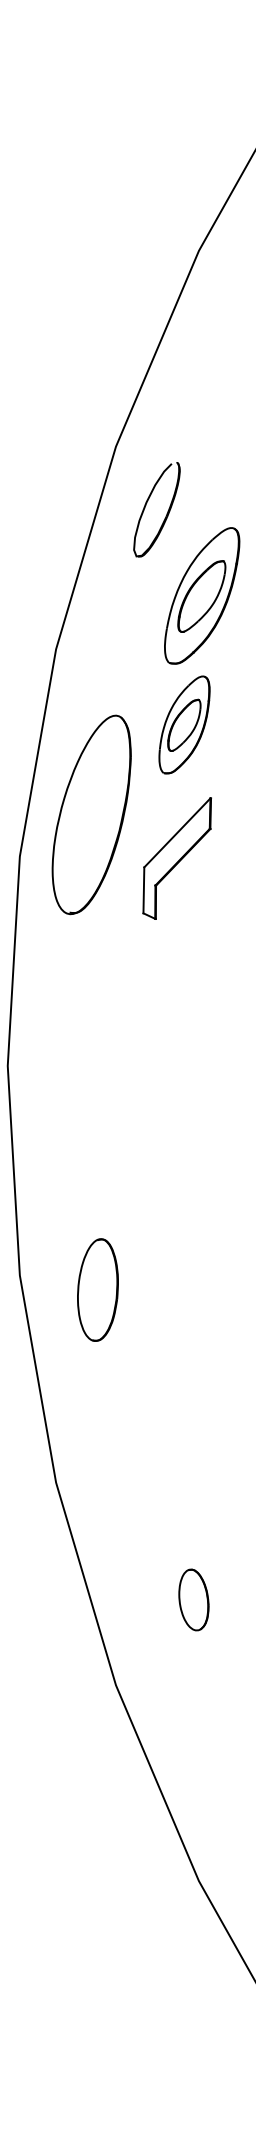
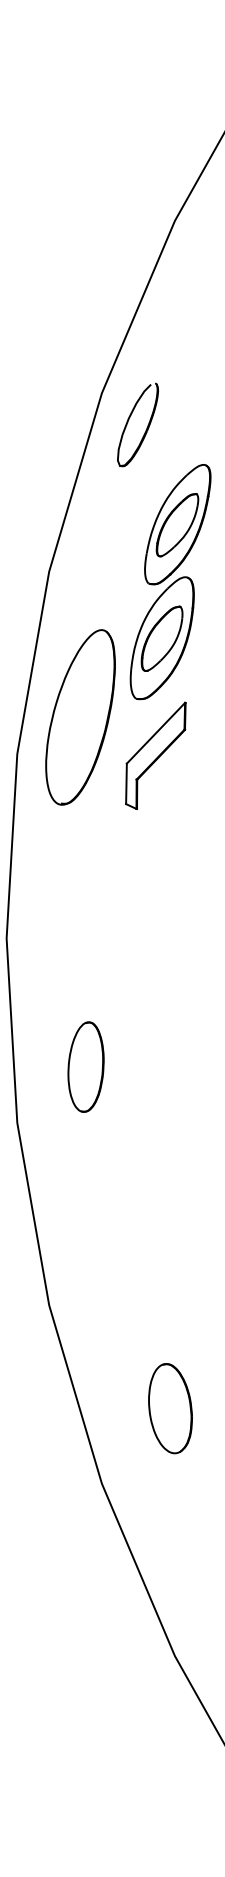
part: (146, 505) -> (128, 421), moved
part: (184, 724) -> (162, 637), size x1.43
part: (97, 1289) -> (85, 1066), moved
part: (193, 1599) -> (170, 1408), size x1.67

